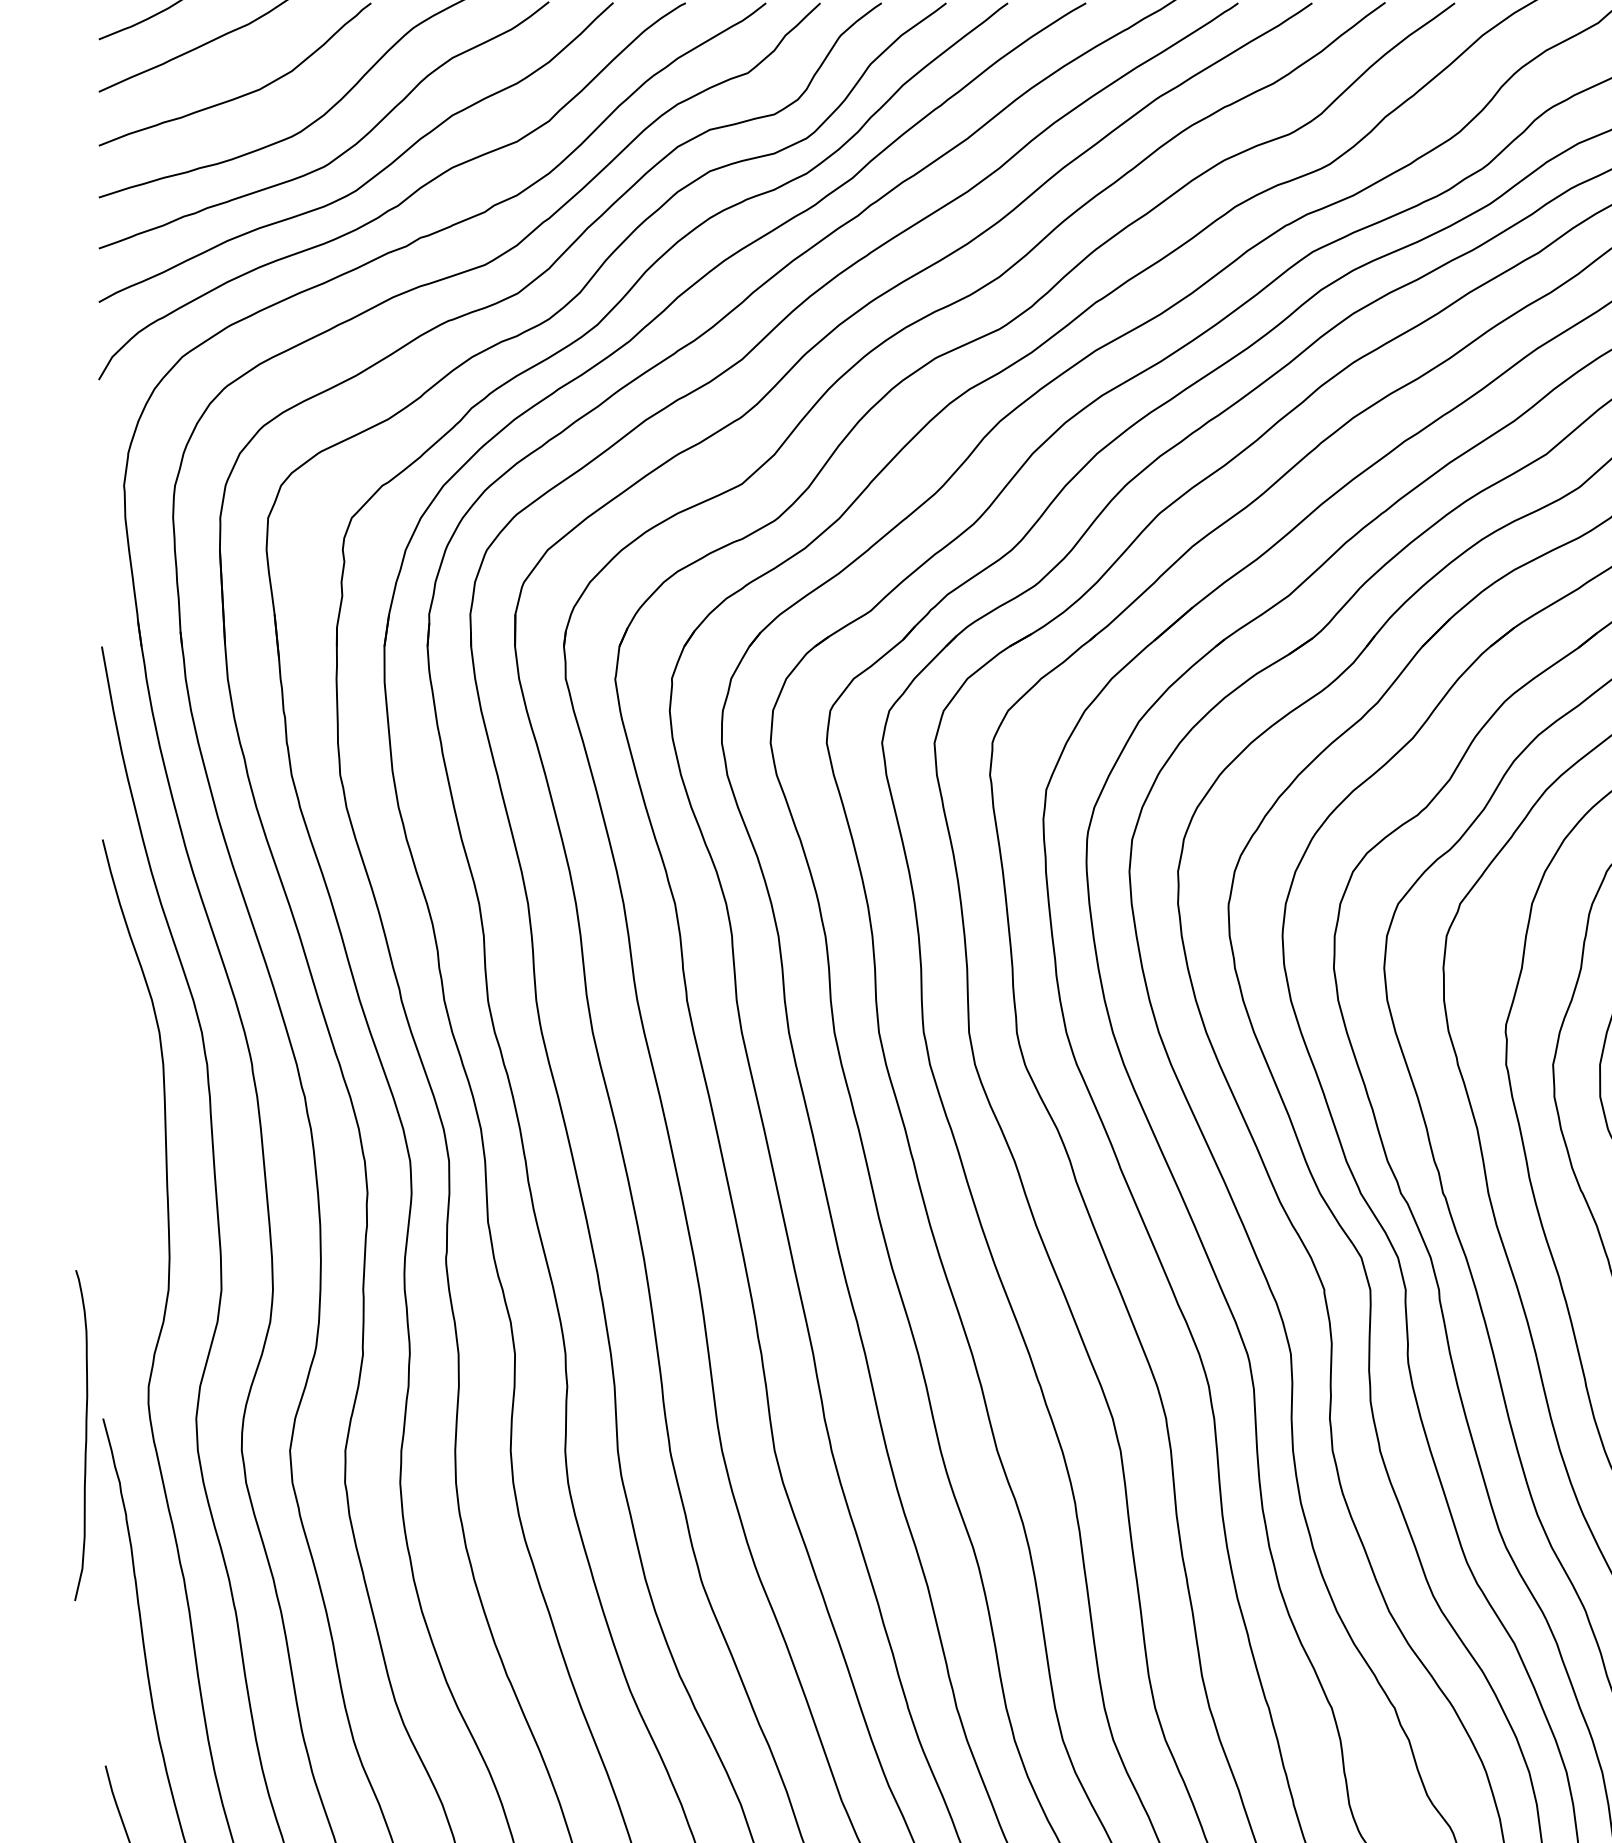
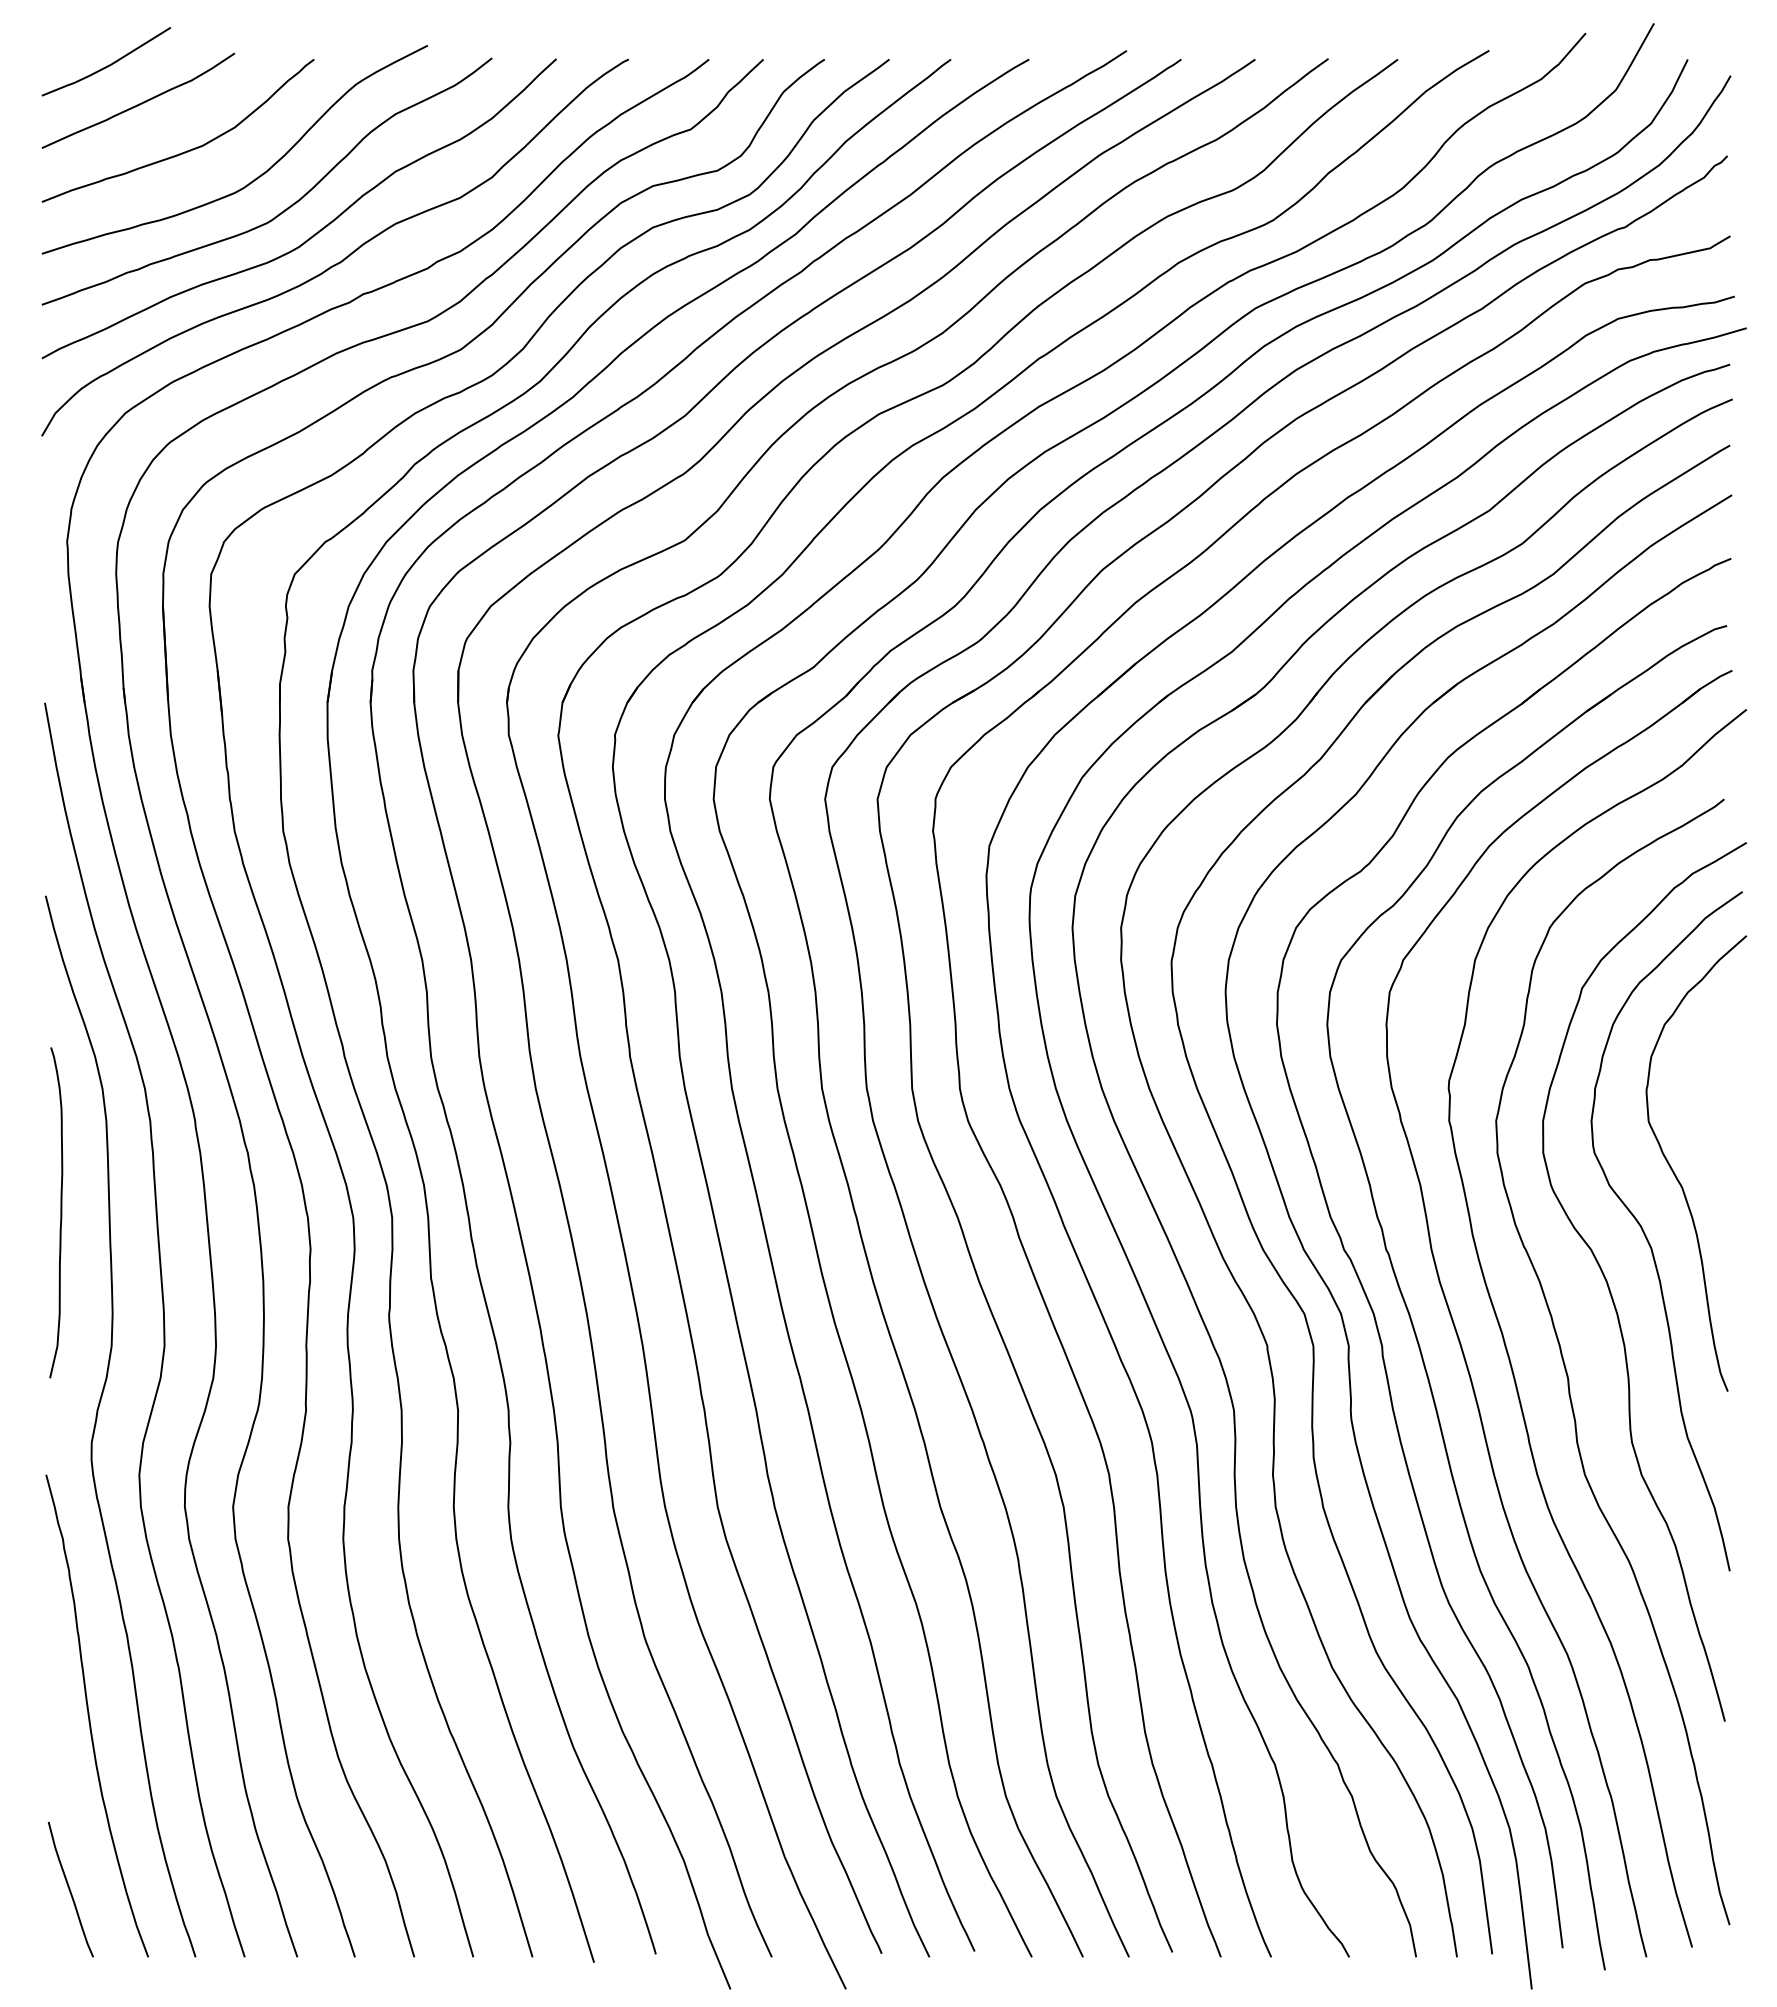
curve: (85, 1435) -> (60, 1212), moved

